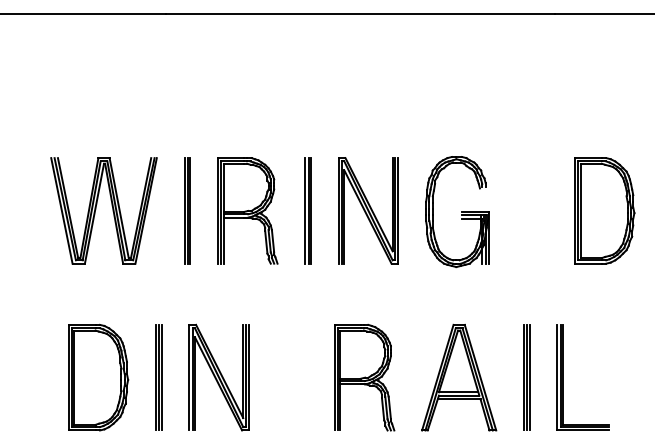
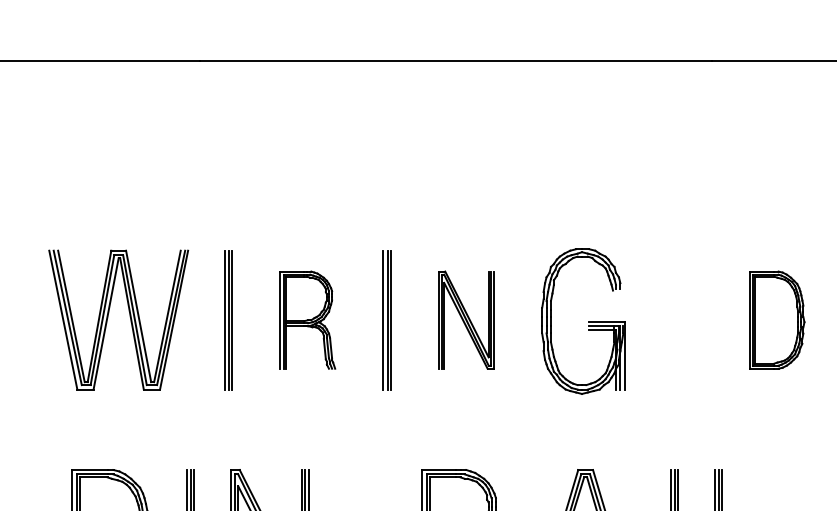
part: (247, 210) -> (307, 319), size x0.7
part: (368, 210) -> (466, 319), size x0.7
part: (604, 210) -> (776, 319), size x0.7

